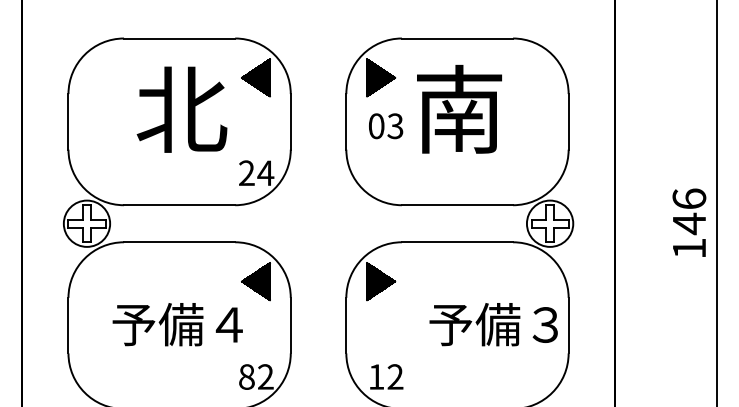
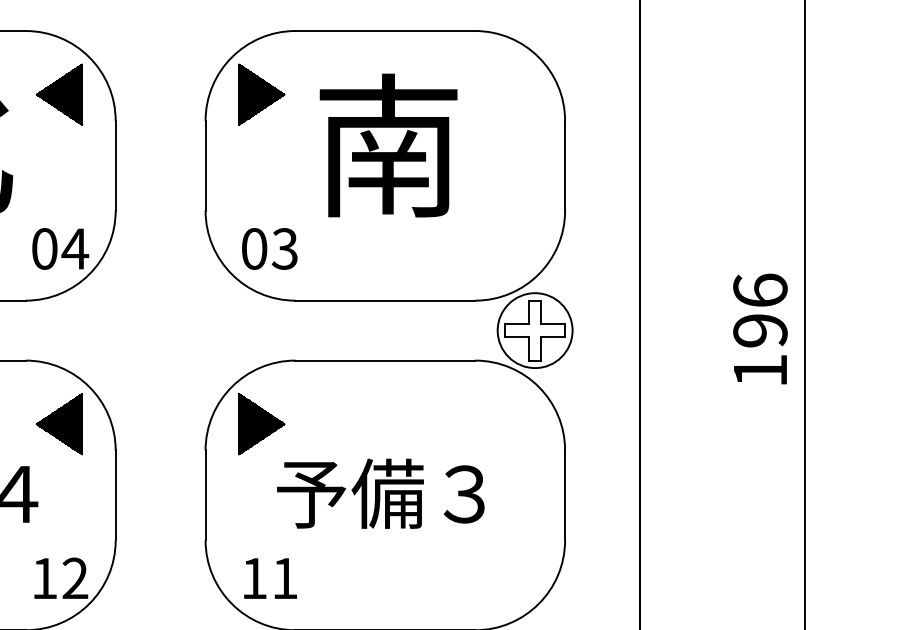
text: (386, 126) -> (270, 249), moved
text: (246, 173) -> (44, 249), 24 -> 04
text: (689, 223) -> (760, 330), 146 -> 196
text: (493, 324) -> (380, 493), moved
text: (246, 376) -> (44, 577), 82 -> 12
text: (395, 376) -> (285, 577), 12 -> 11

